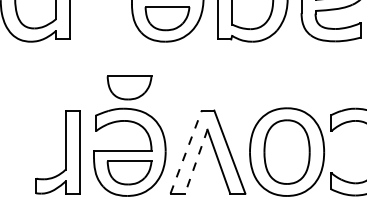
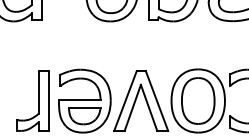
part: (129, 87) -> (84, 54), removed
line: (186, 151) -> (125, 100), dashed -> solid
line: (196, 161) -> (132, 107), dashed -> solid

